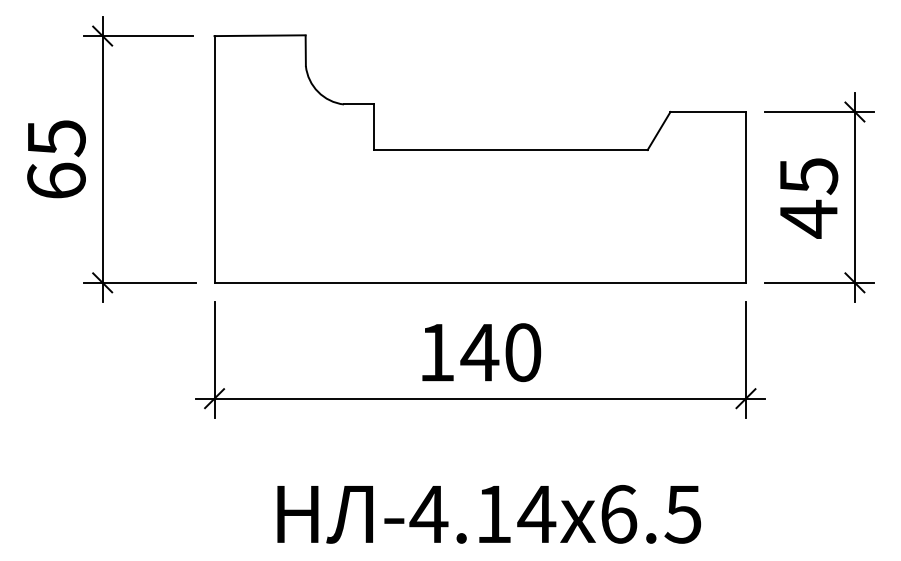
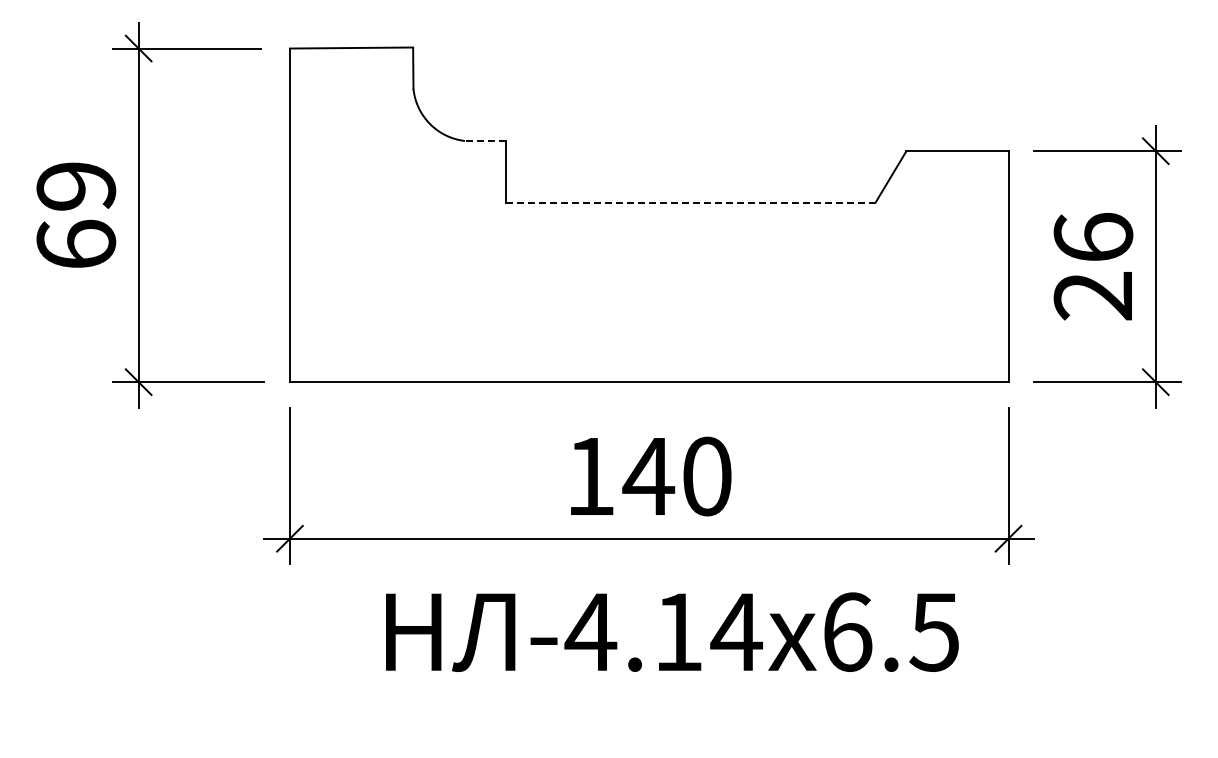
line: (359, 104) -> (485, 141), solid -> dashed
text: (56, 138) -> (76, 187), 65 -> 69
line: (510, 149) -> (690, 202), solid -> dashed
text: (808, 198) -> (1093, 267), 45 -> 26
text: (489, 513) -> (672, 631), moved

